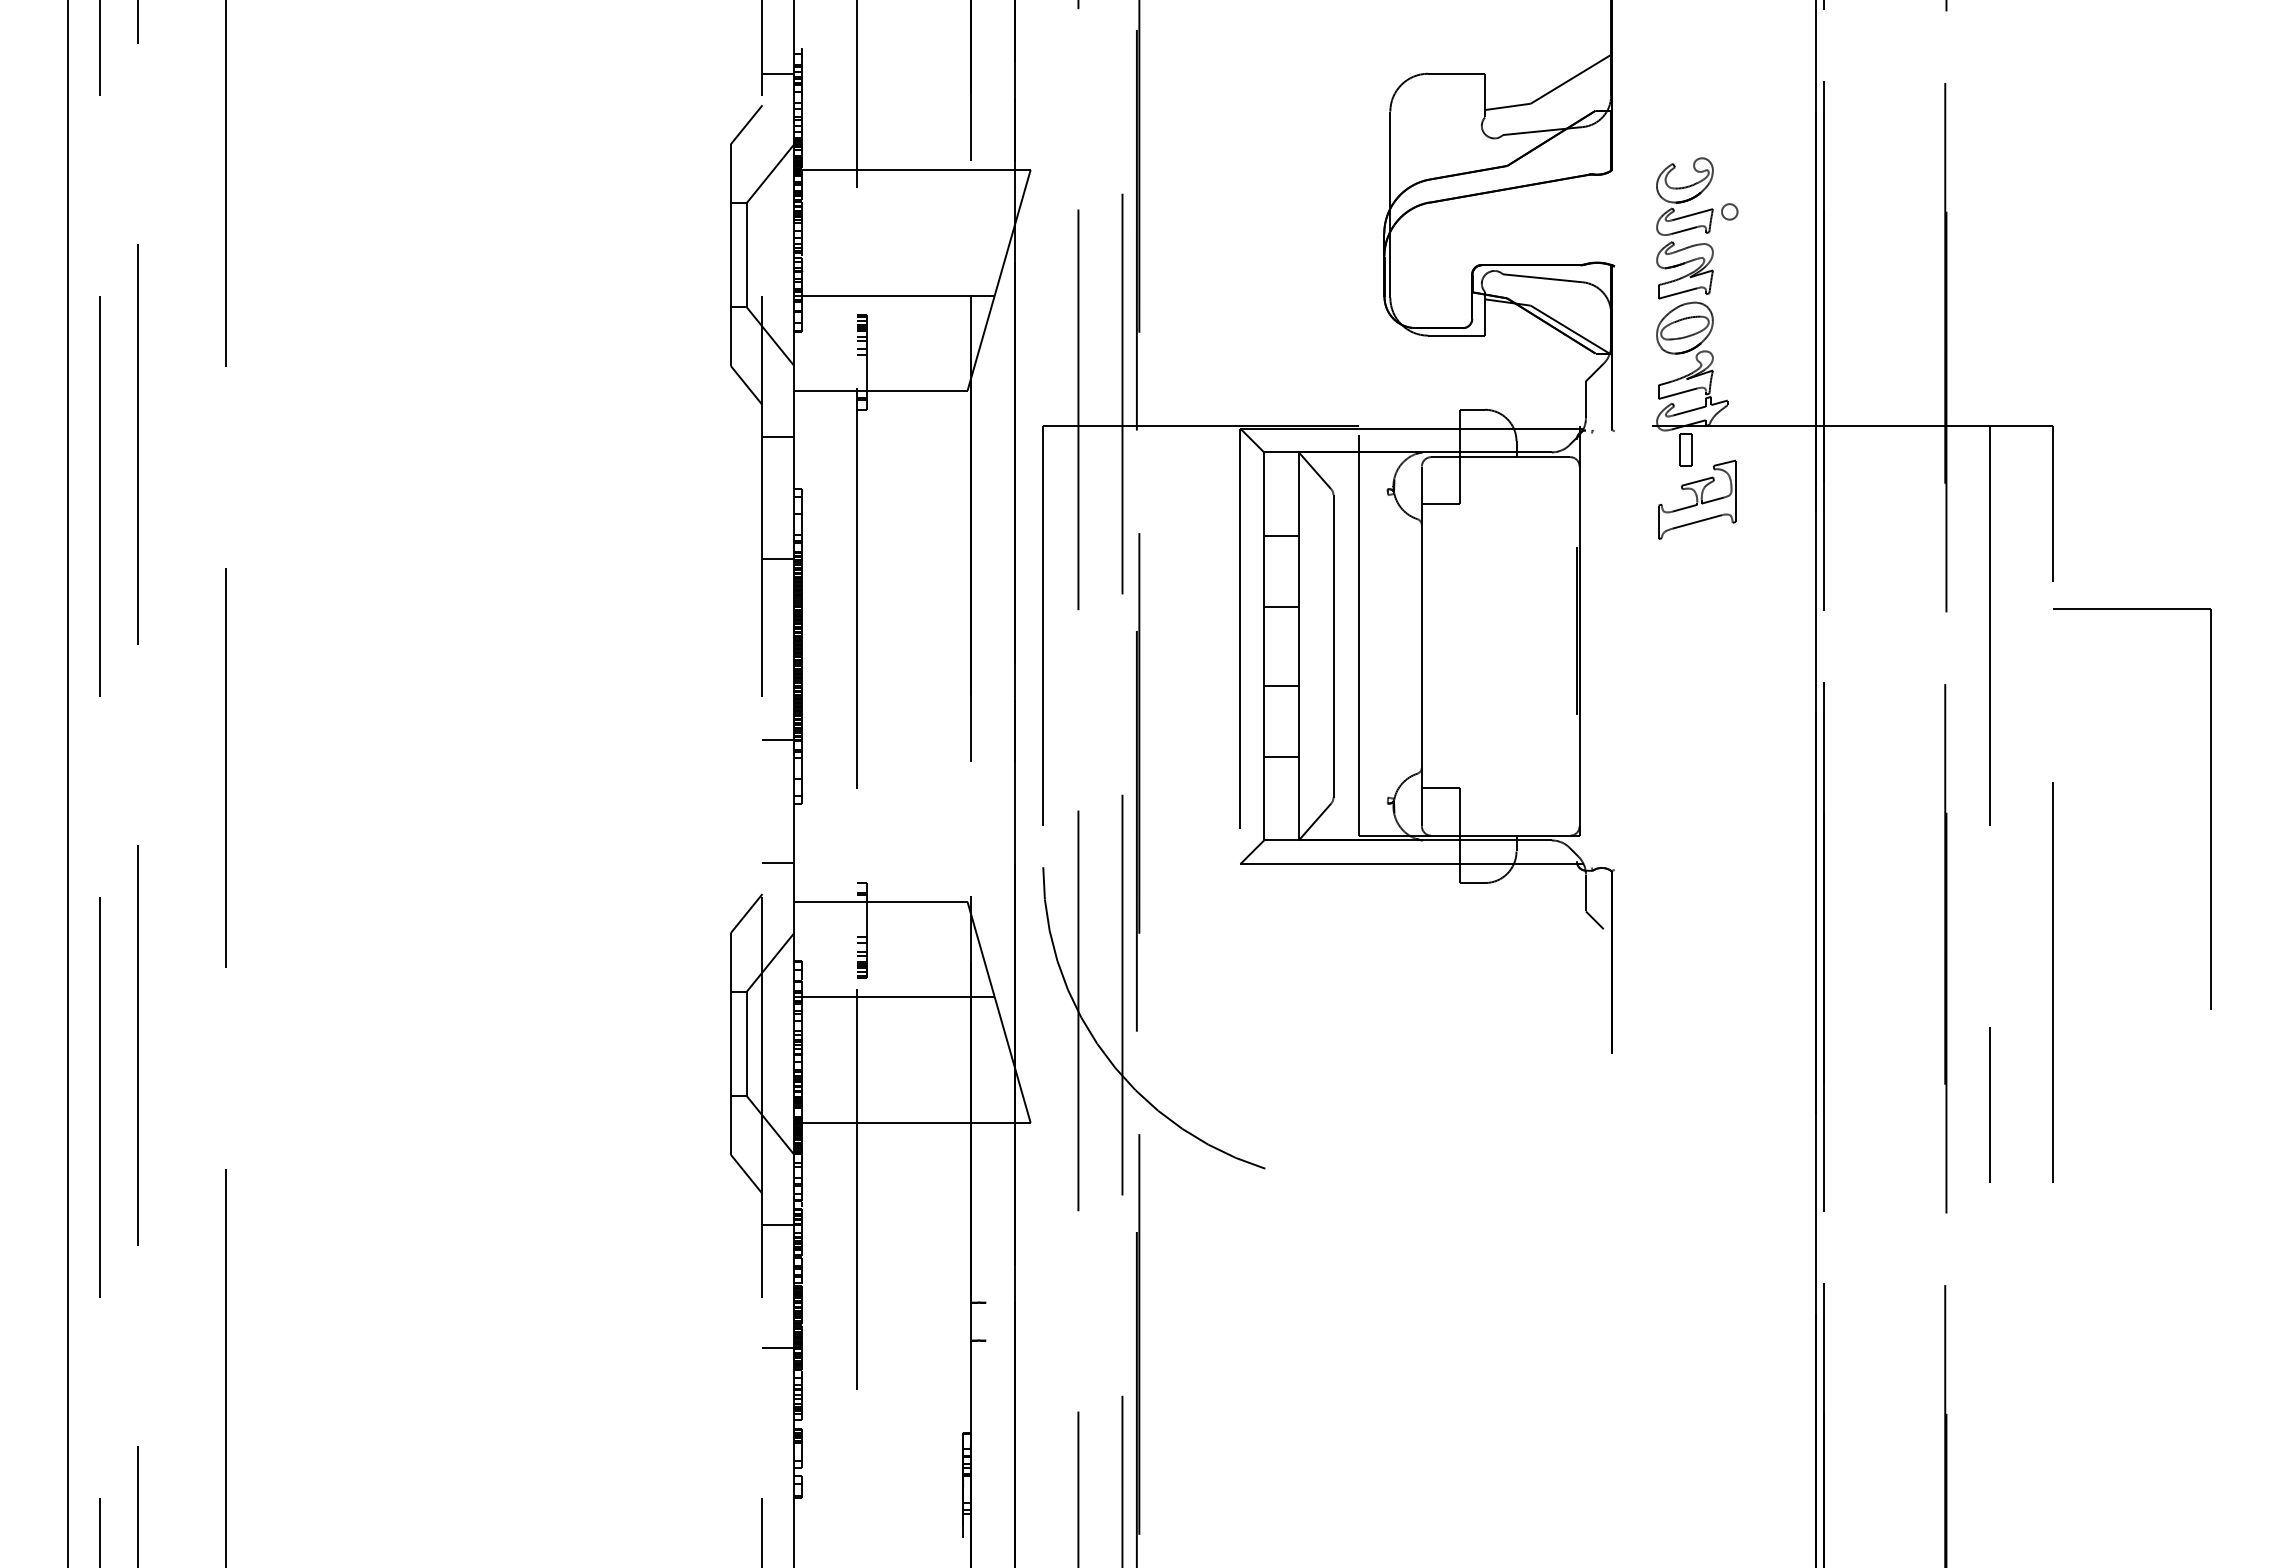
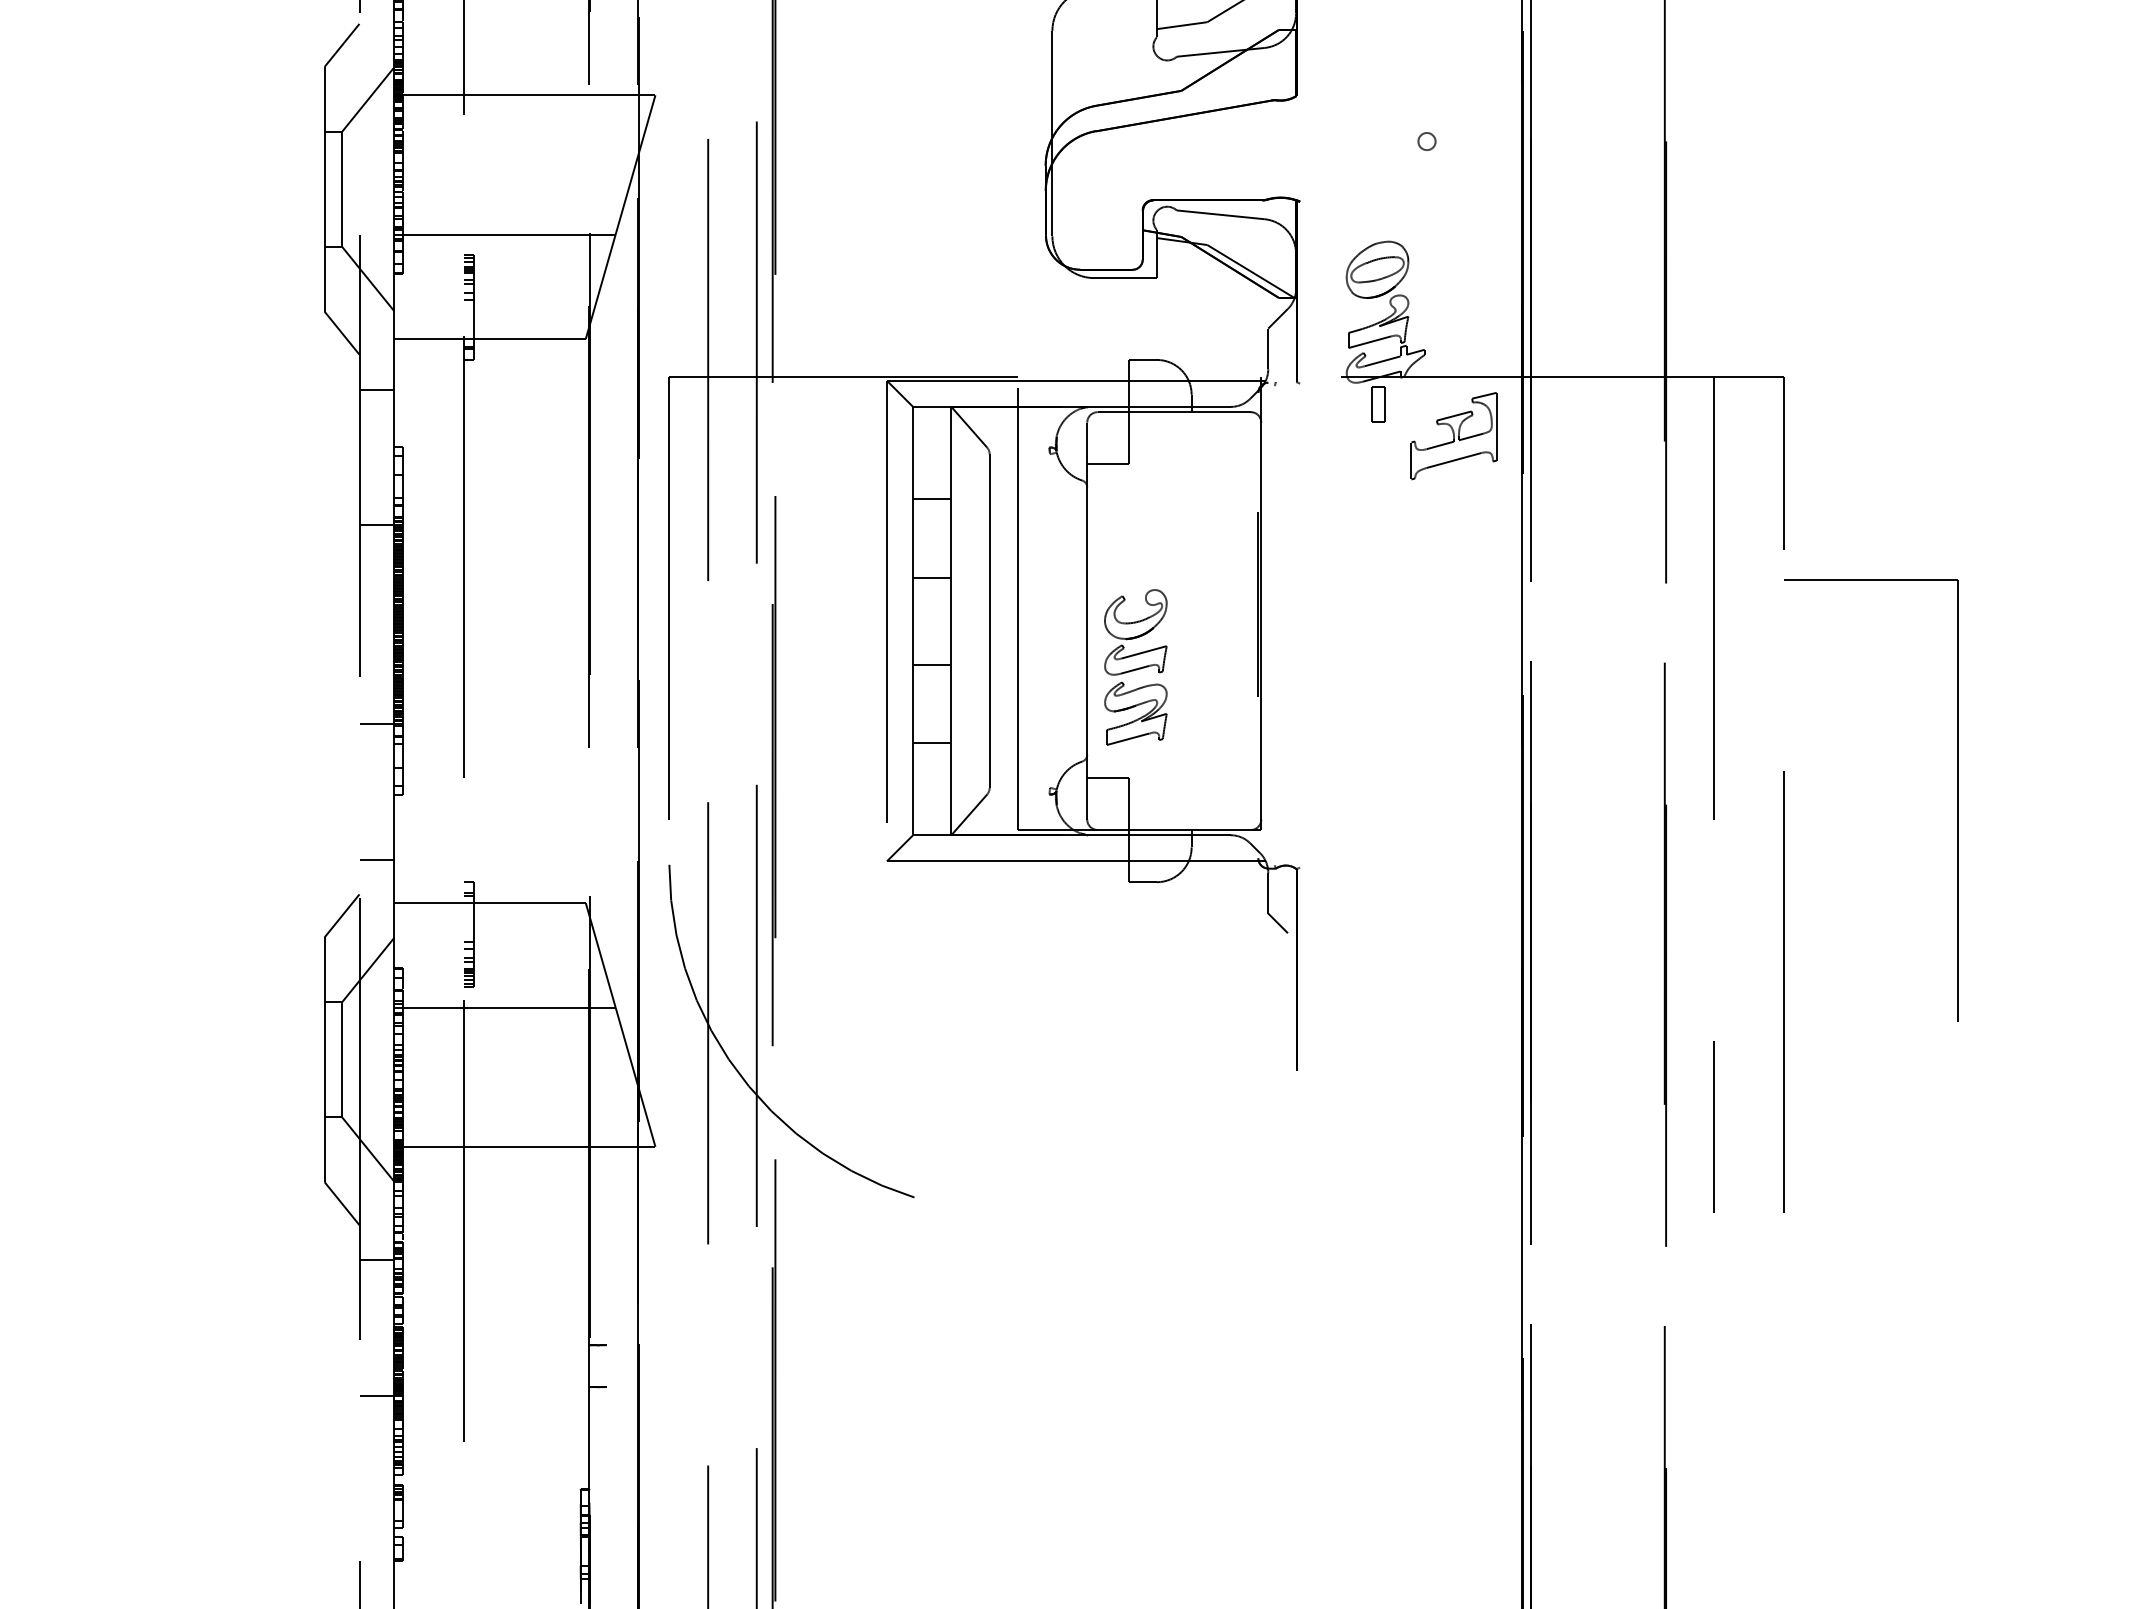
part: (1684, 228) -> (1135, 667), moved
part: (1697, 499) -> (1454, 435), moved

